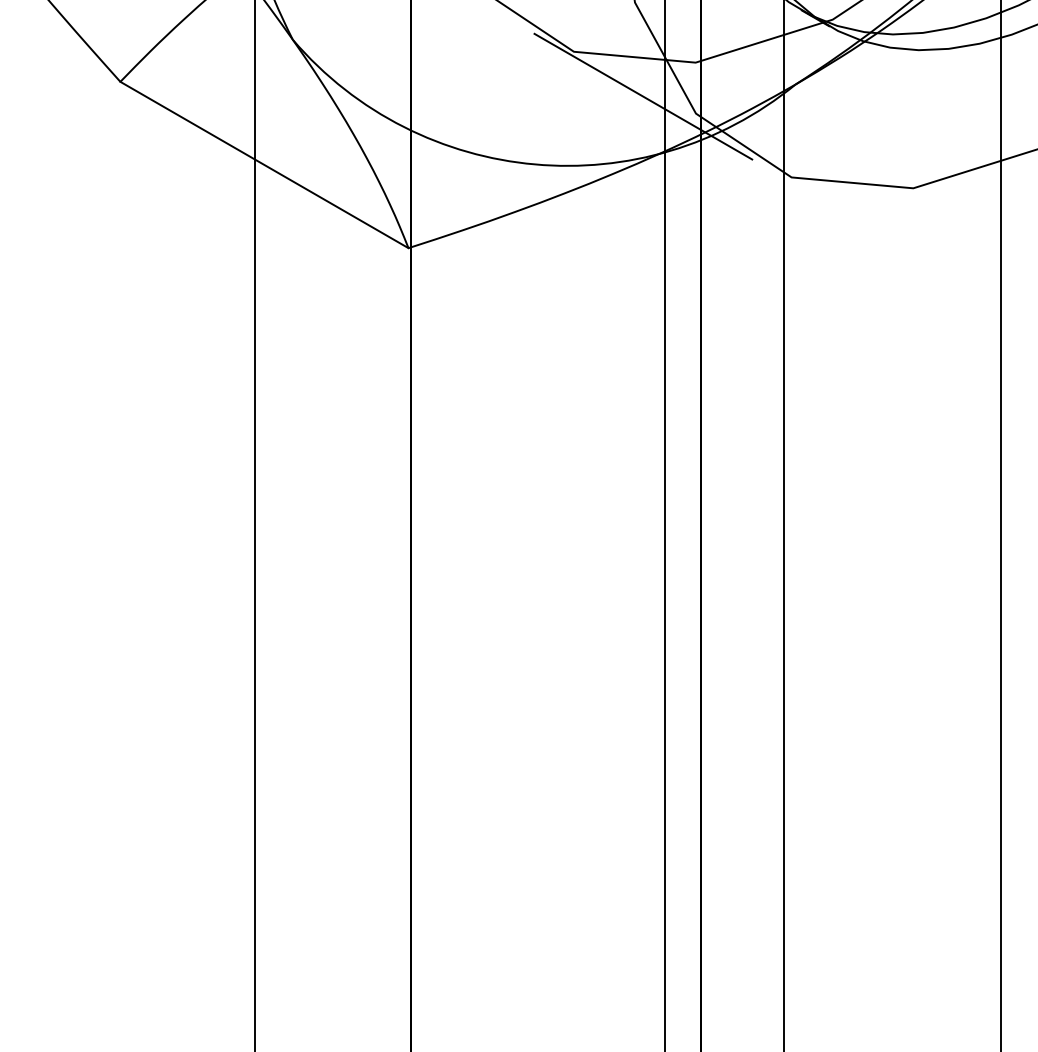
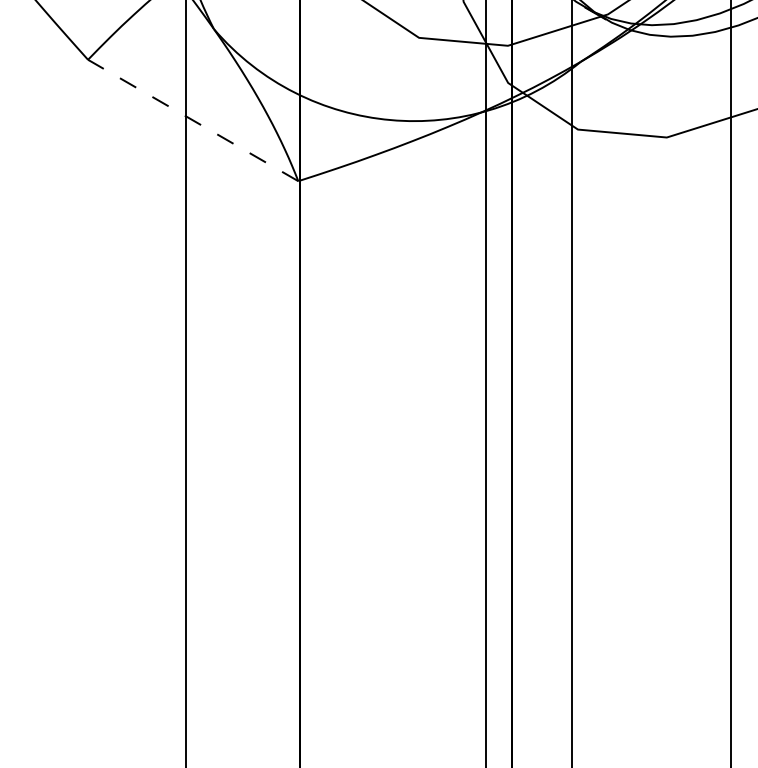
line: (643, 96) -> (469, 70), removed
line: (264, 164) -> (193, 120), solid -> dashed

